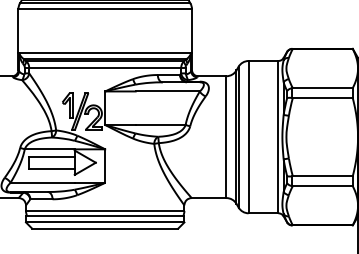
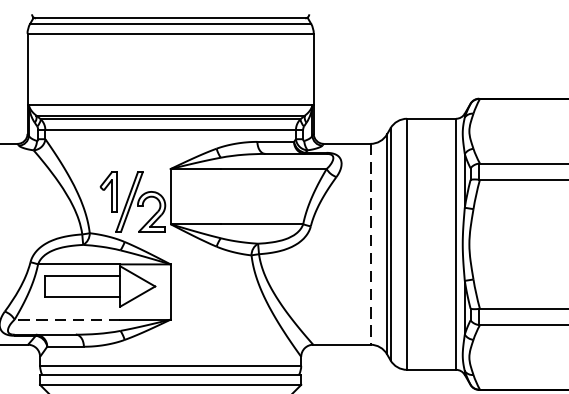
line: (226, 137) -> (370, 244), solid -> dashed
line: (42, 182) -> (67, 319), solid -> dashed

